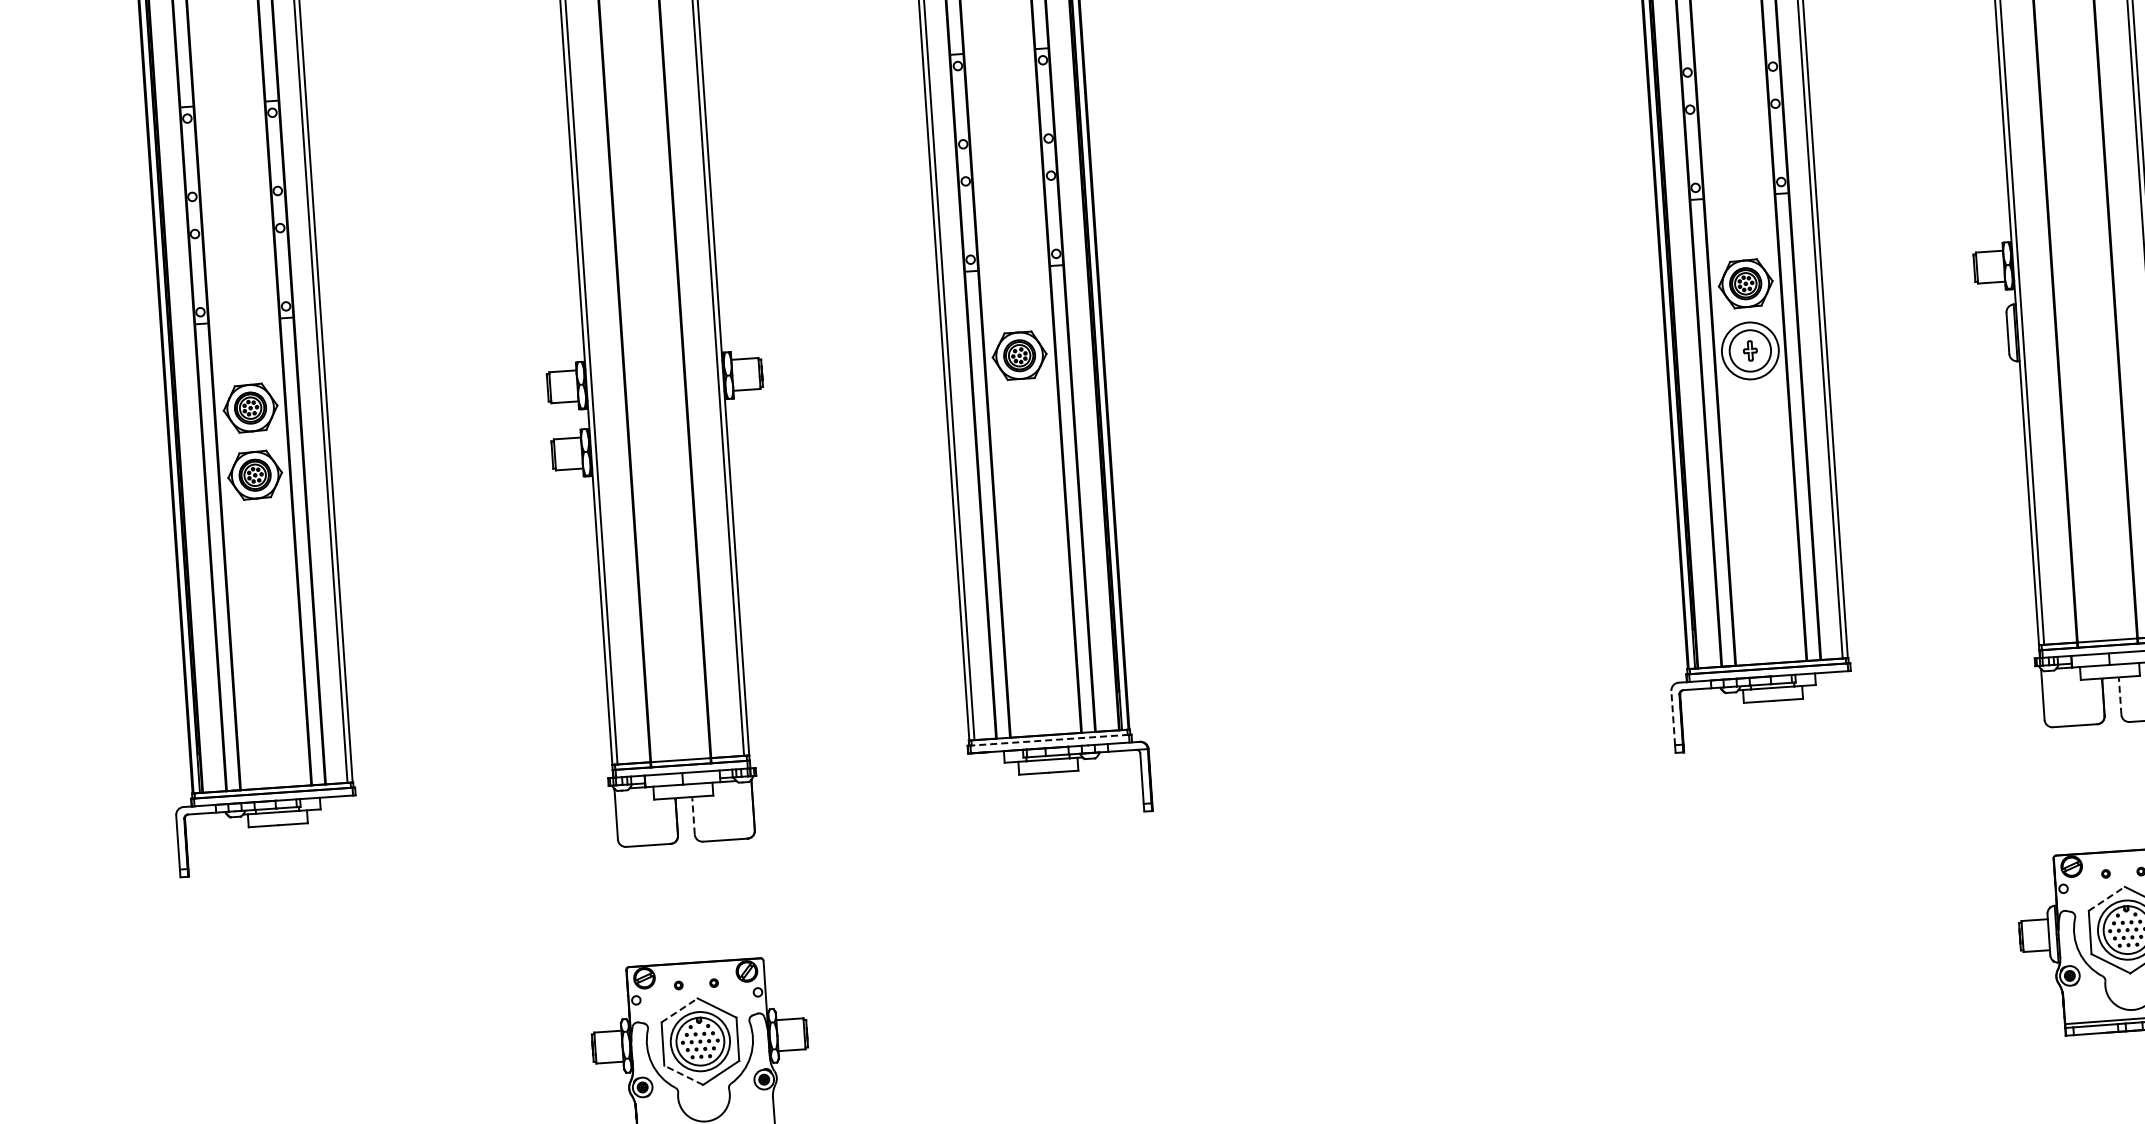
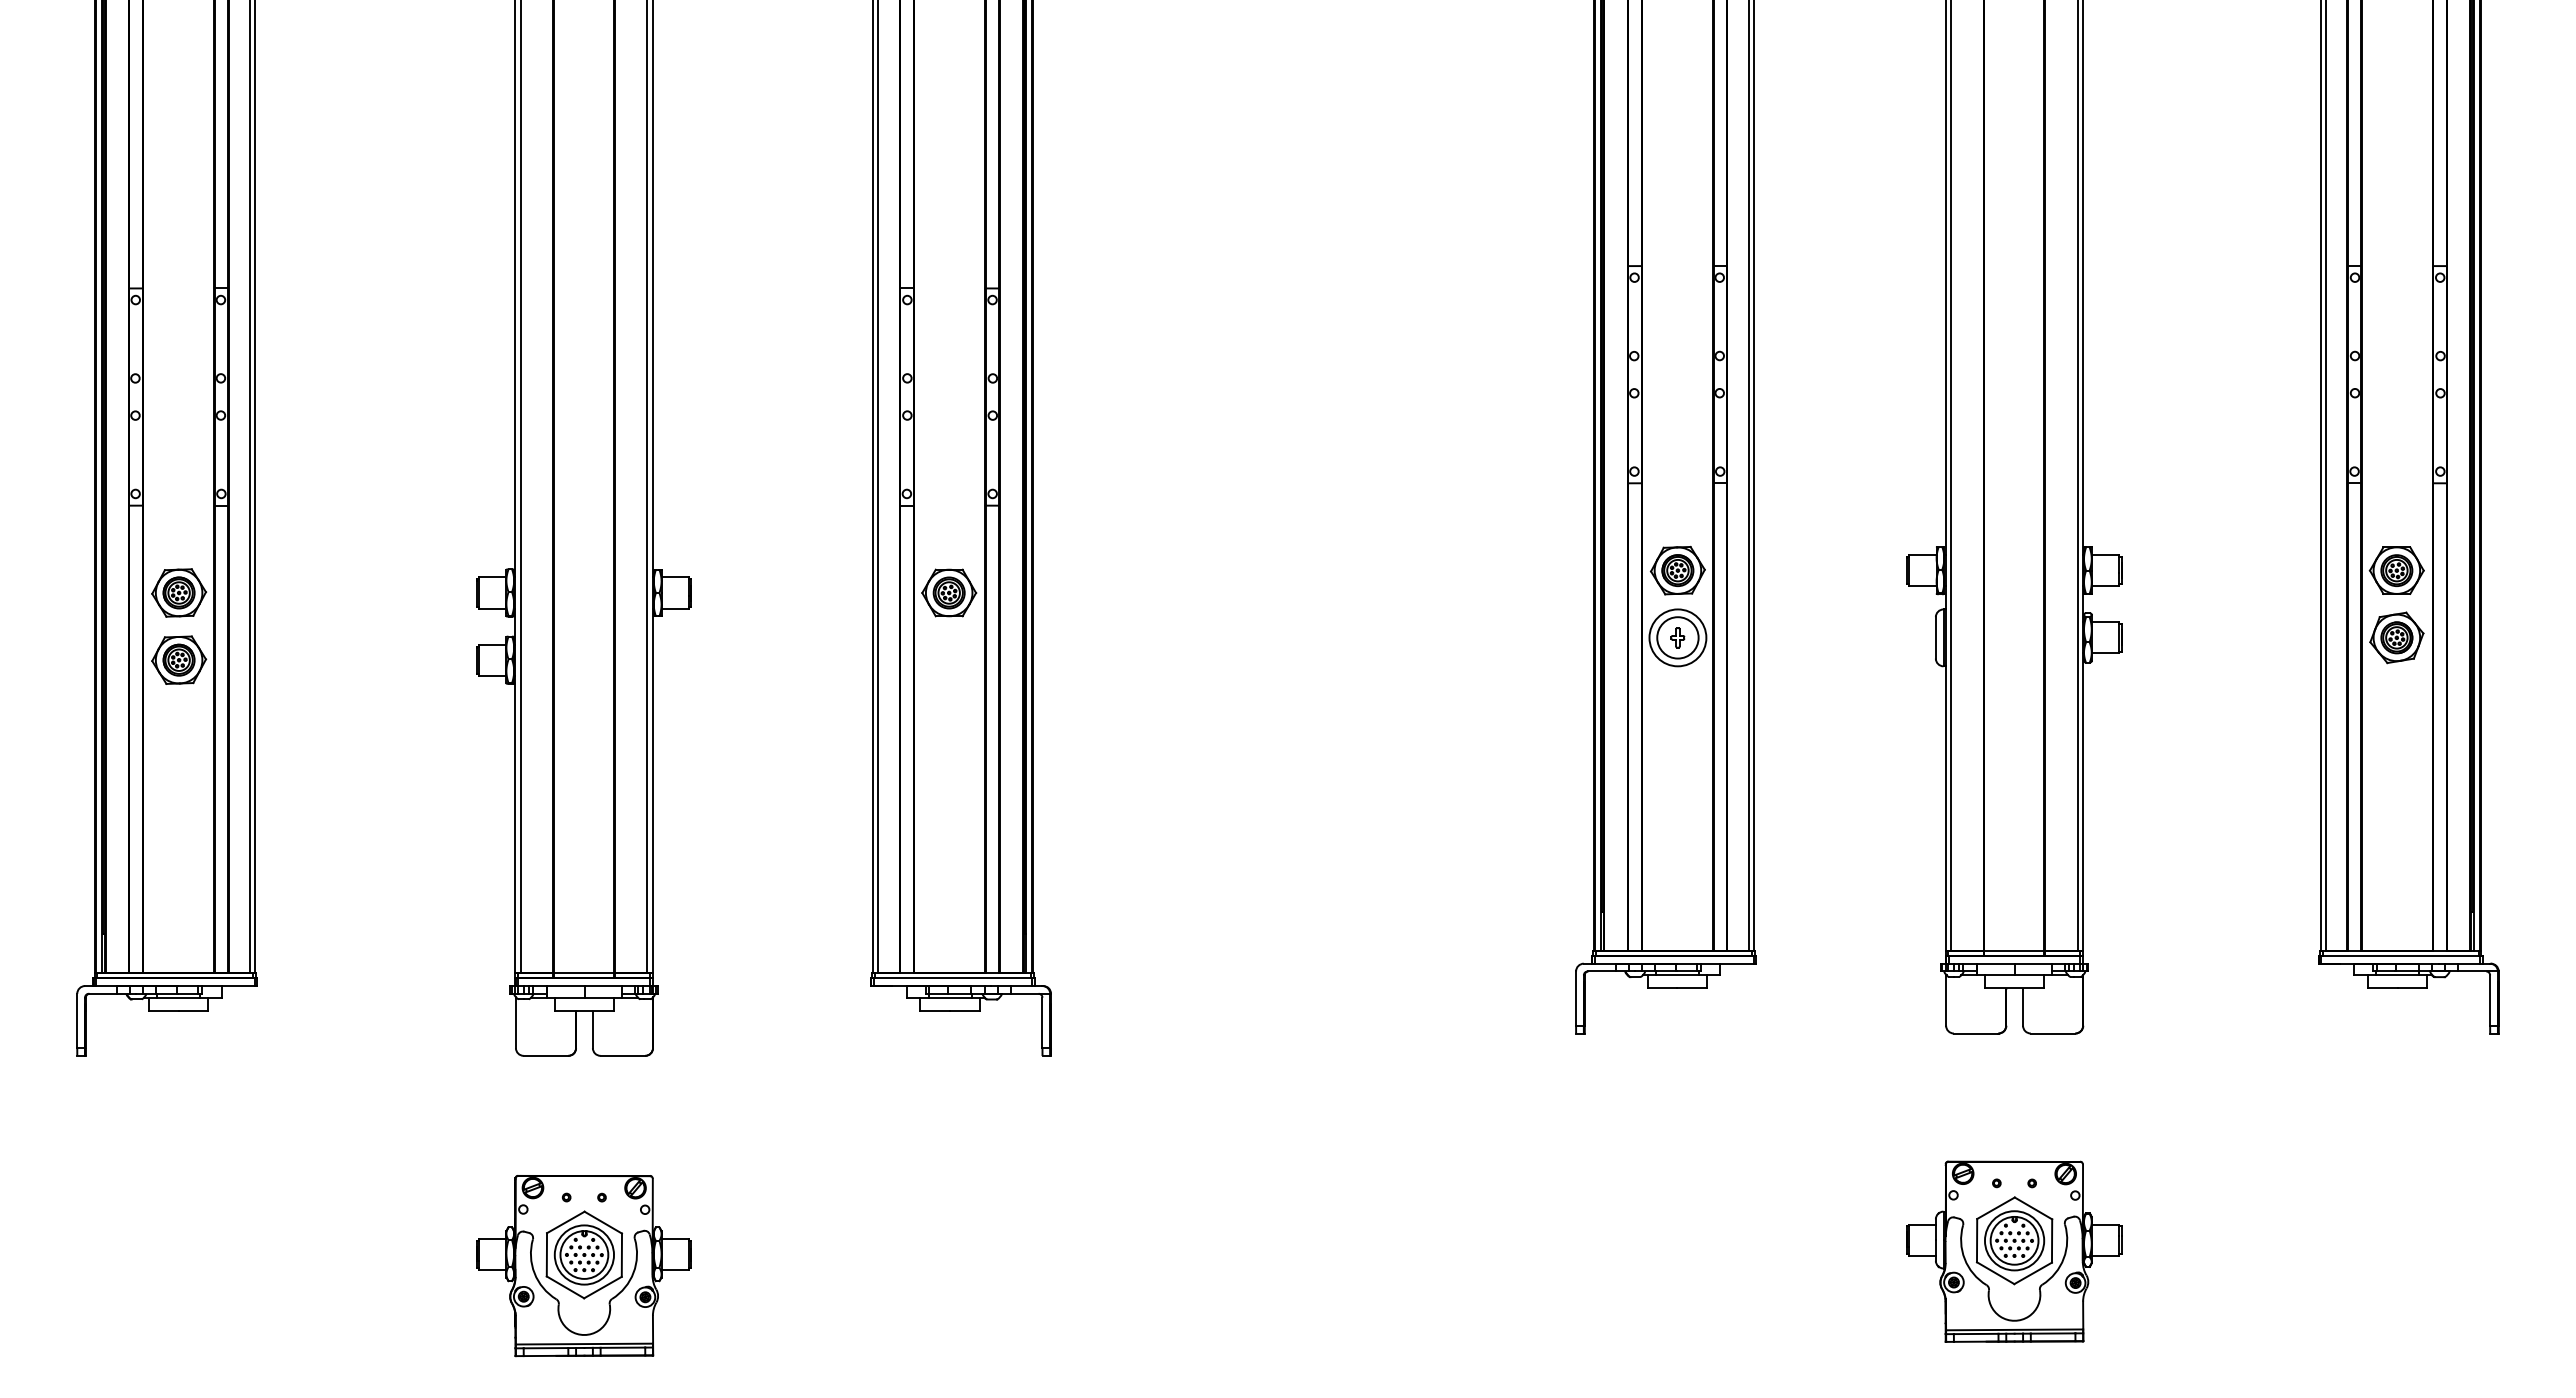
line: (2120, 696) -> (2023, 1007), dashed -> solid
line: (1673, 717) -> (1576, 998), dashed -> solid
line: (1049, 740) -> (952, 978), dashed -> solid
line: (693, 815) -> (592, 1029), dashed -> solid
line: (2107, 899) -> (1996, 1208), dashed -> solid
line: (679, 1010) -> (565, 1222), dashed -> solid
line: (683, 1075) -> (565, 1287), dashed -> solid

